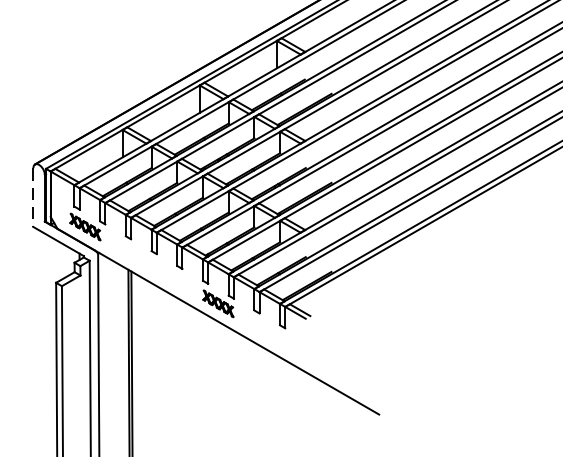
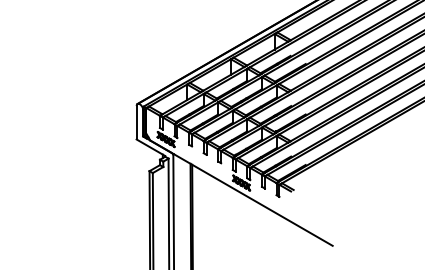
line: (33, 197) -> (136, 122), dashed -> solid

